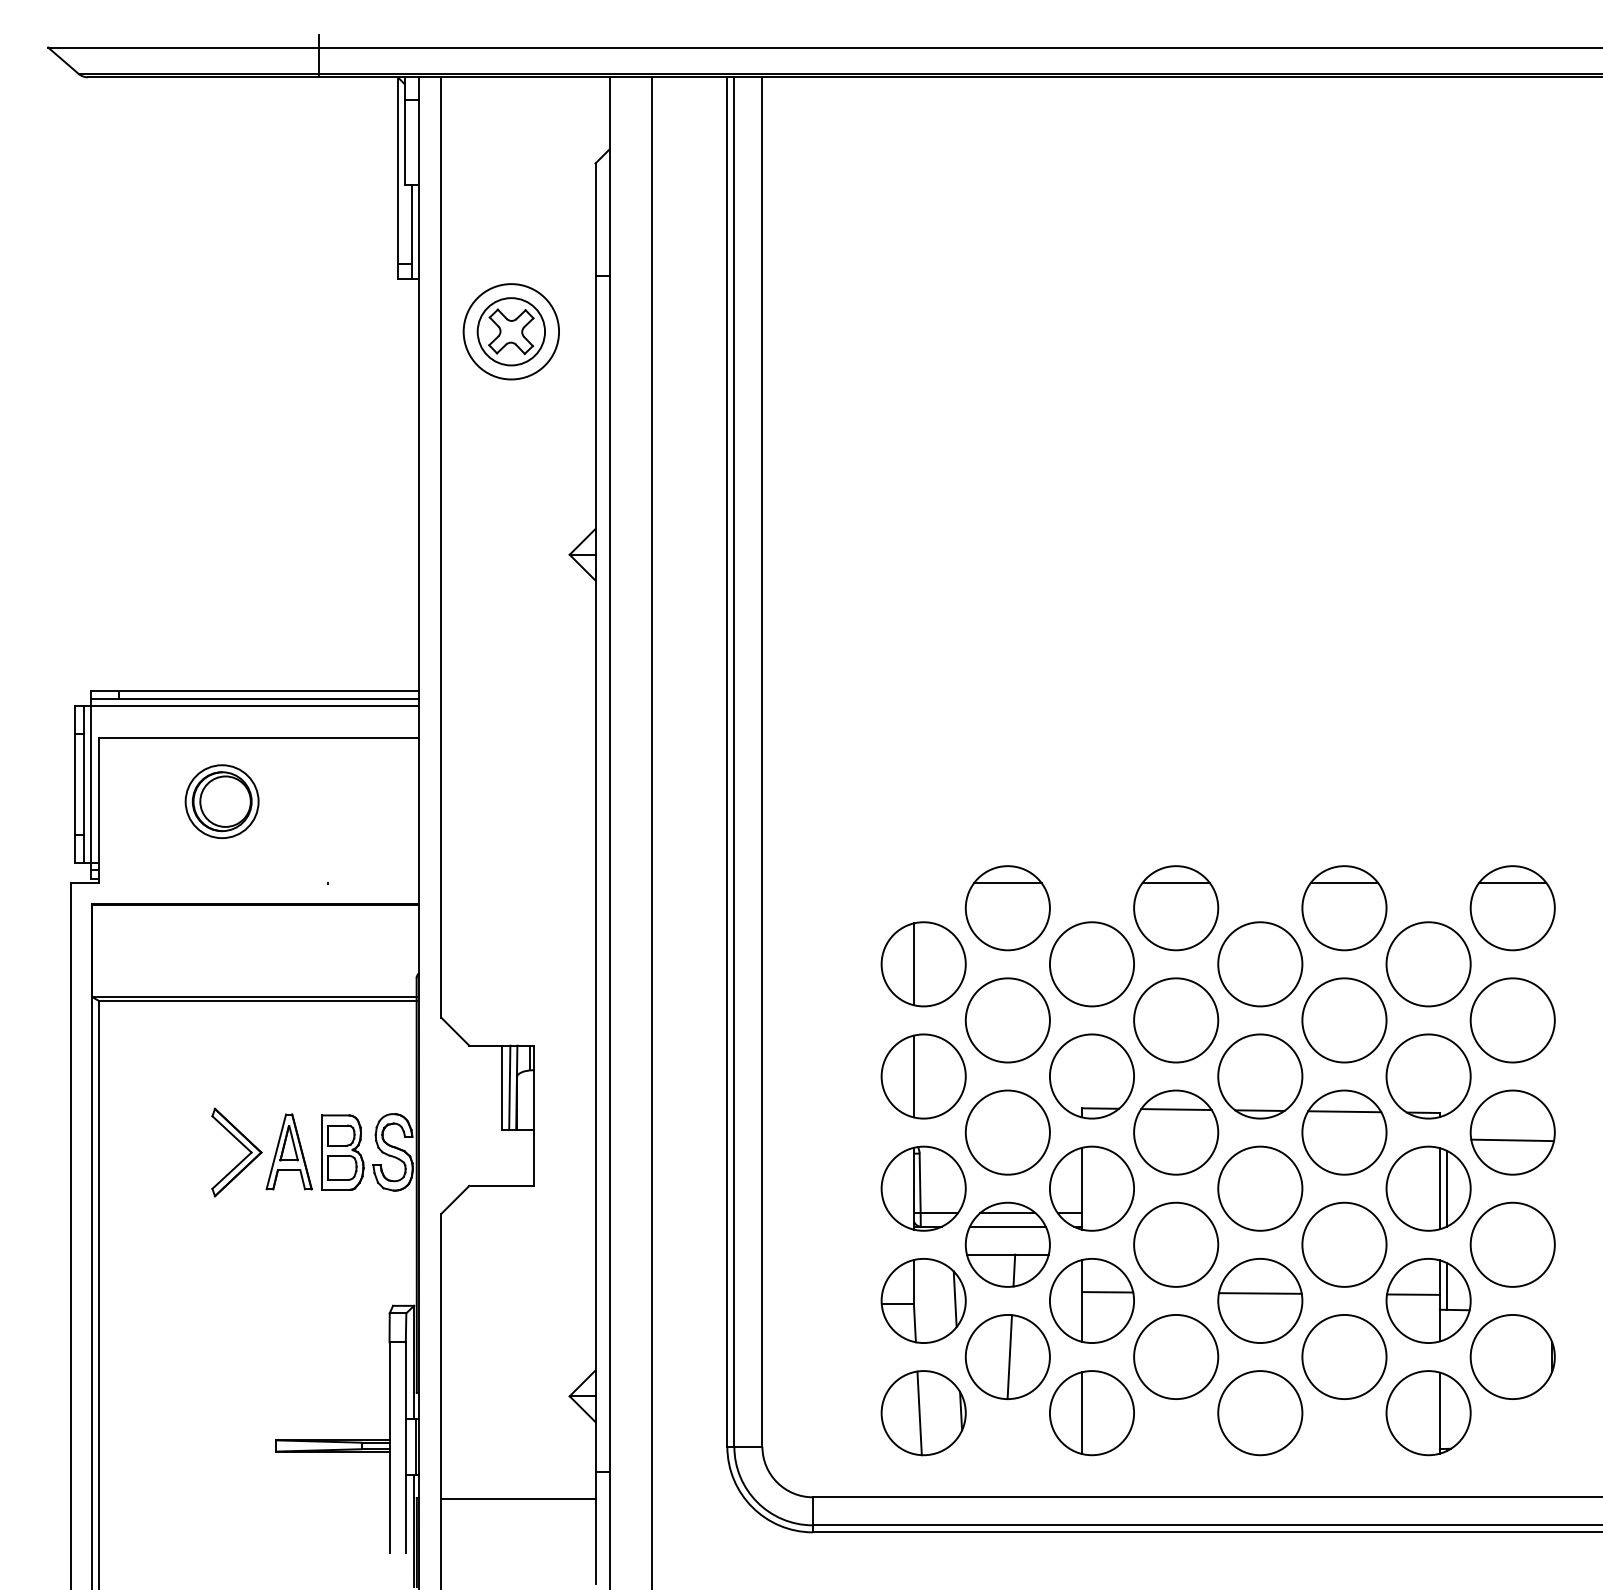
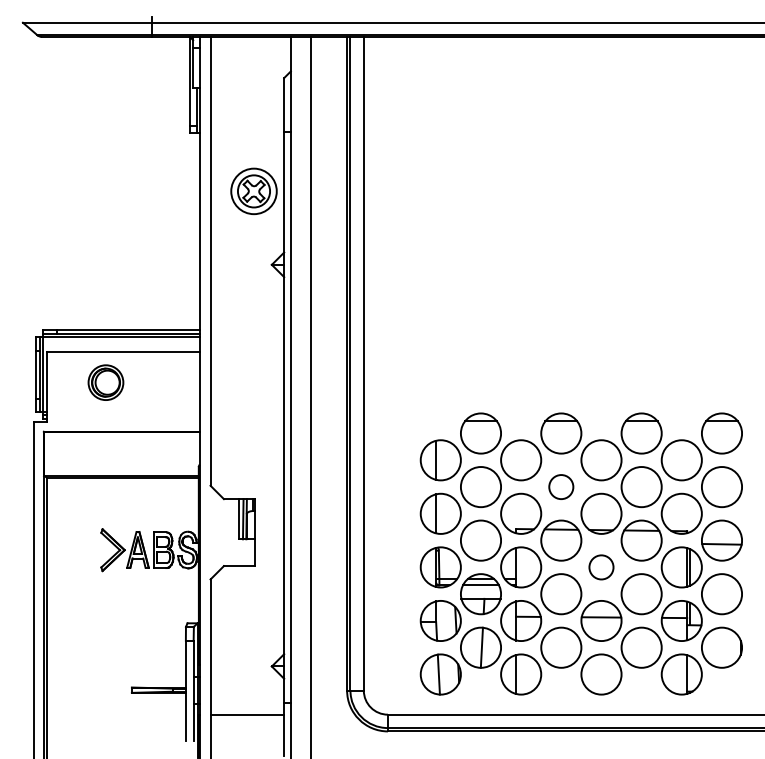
part: (510, 331) -> (253, 191), moved
circle: (1176, 1021) -> (561, 487), size x0.6
circle: (1260, 1188) -> (601, 567), size x0.6

